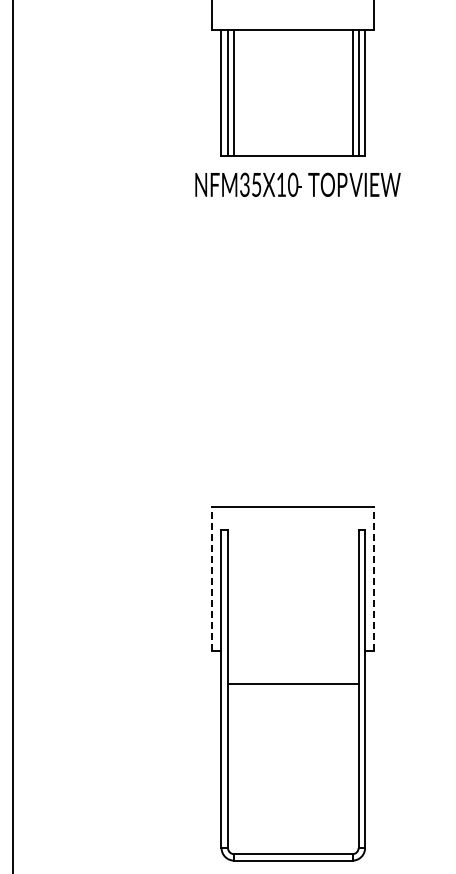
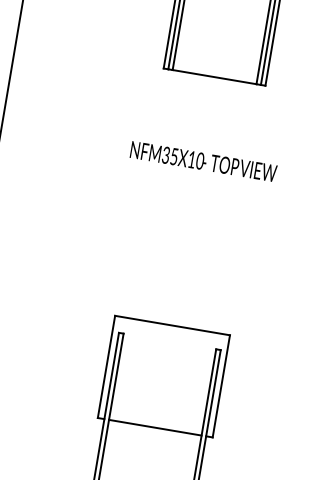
text: (297, 184) -> (203, 161), moved
line: (212, 578) -> (106, 366), dashed -> solid
line: (374, 578) -> (221, 385), dashed -> solid
line: (293, 684) -> (155, 427), moved

